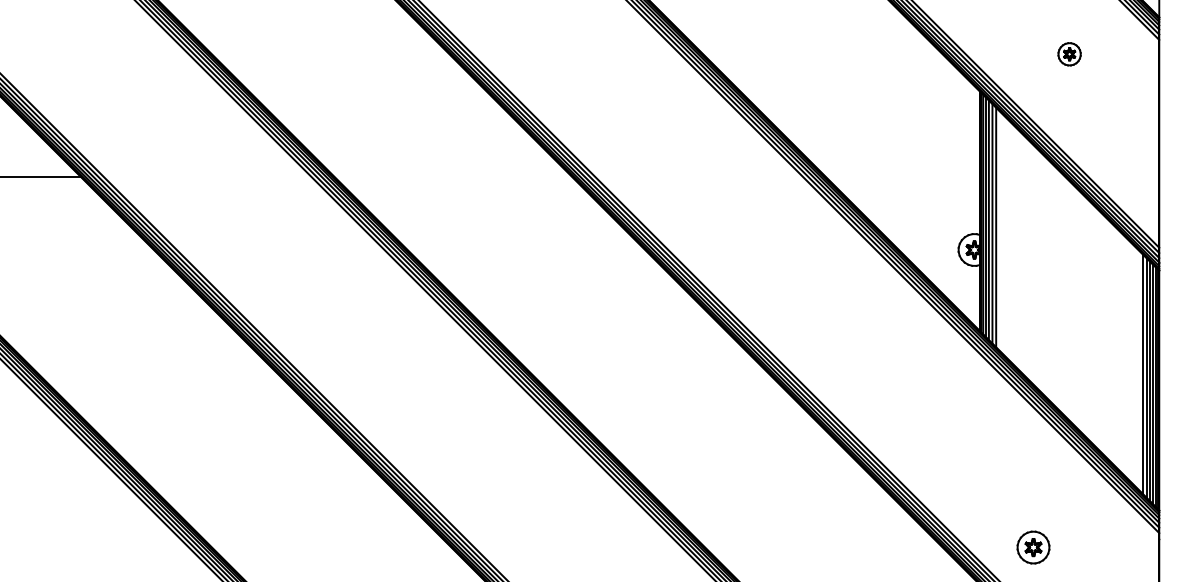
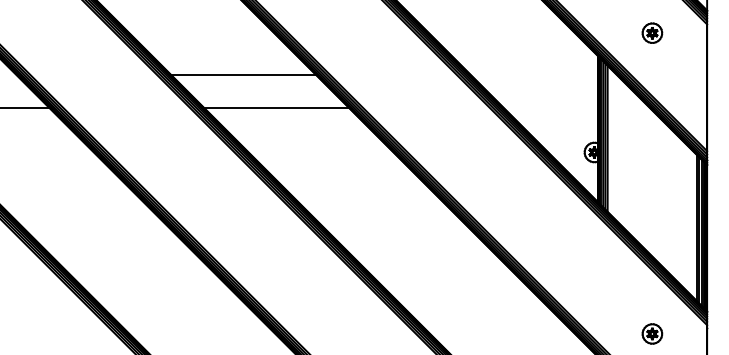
part: (1069, 53) -> (652, 32), size x1.43
line: (399, 123) -> (243, 75), added
line: (453, 177) -> (276, 108), added
part: (1033, 546) -> (652, 333), moved

